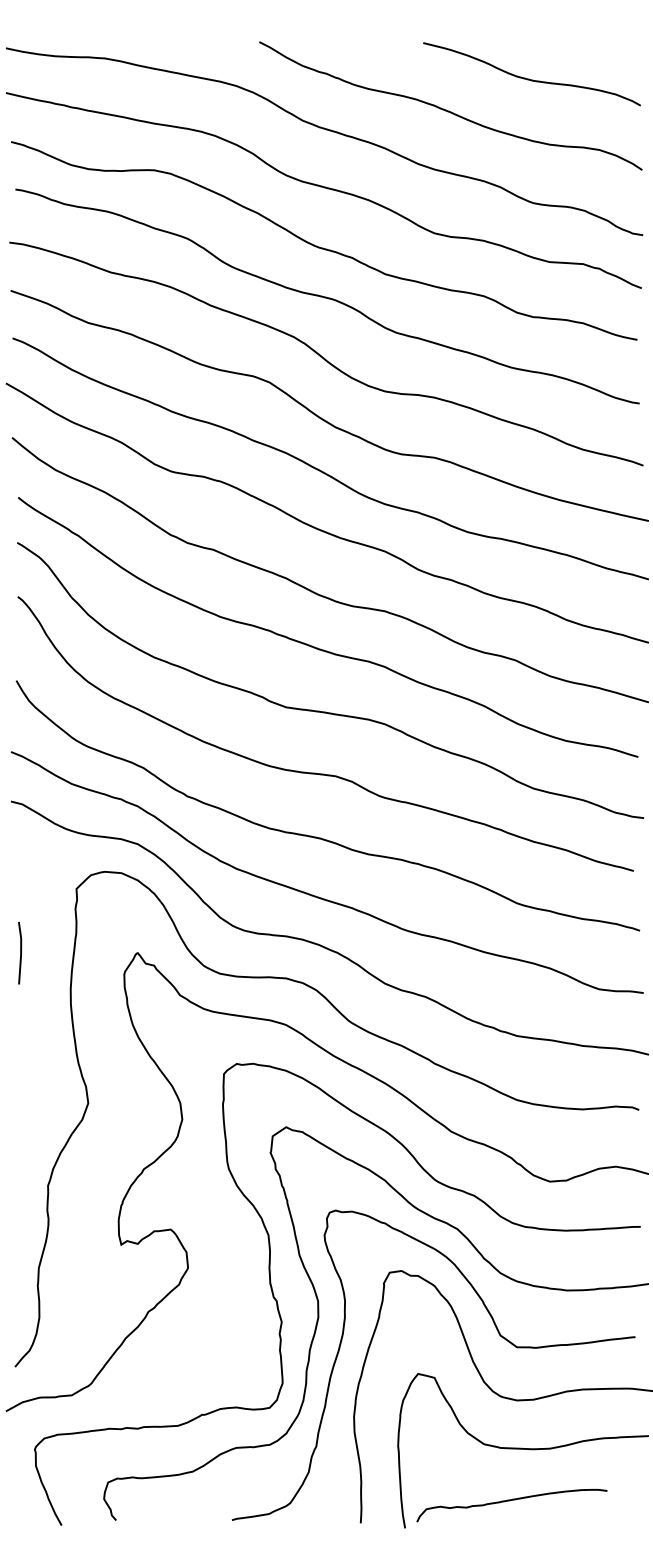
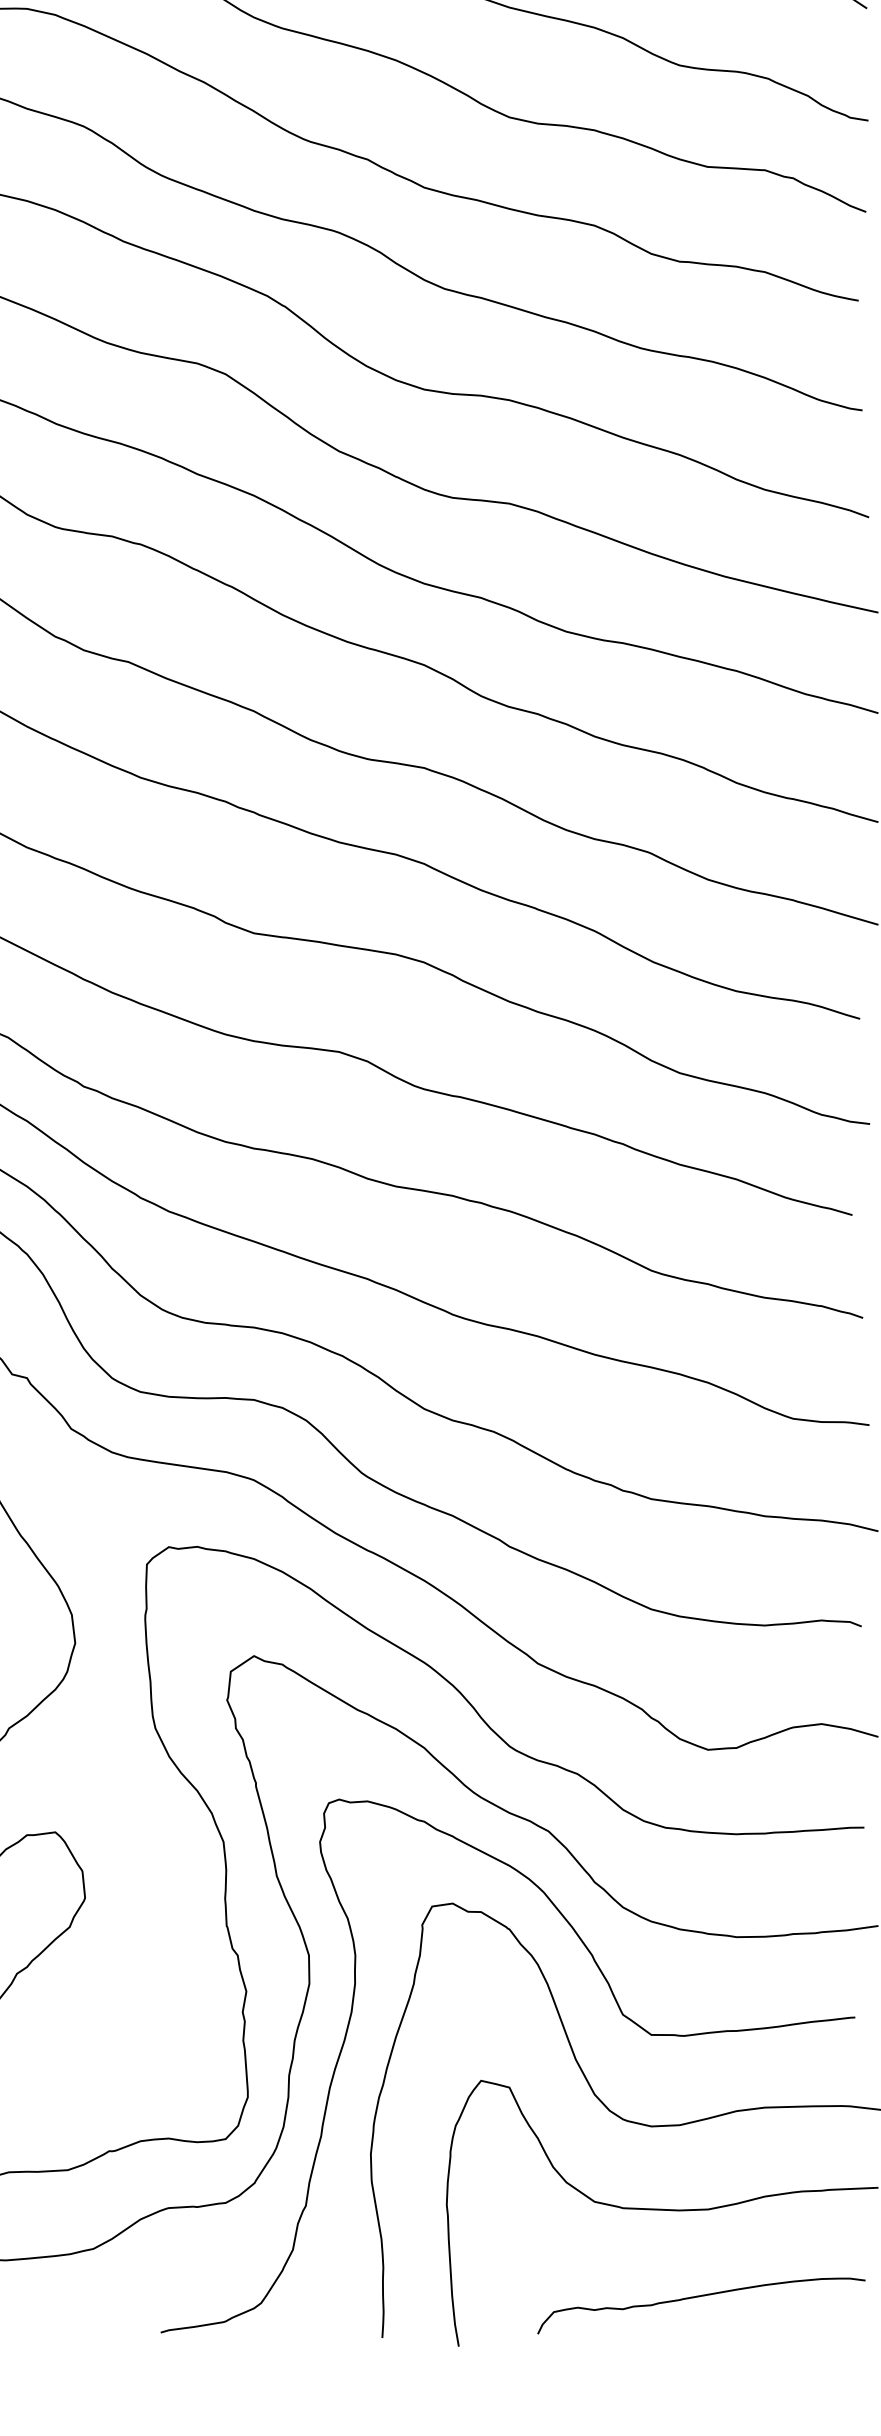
curve: (510, 1501) -> (698, 2298), moved

